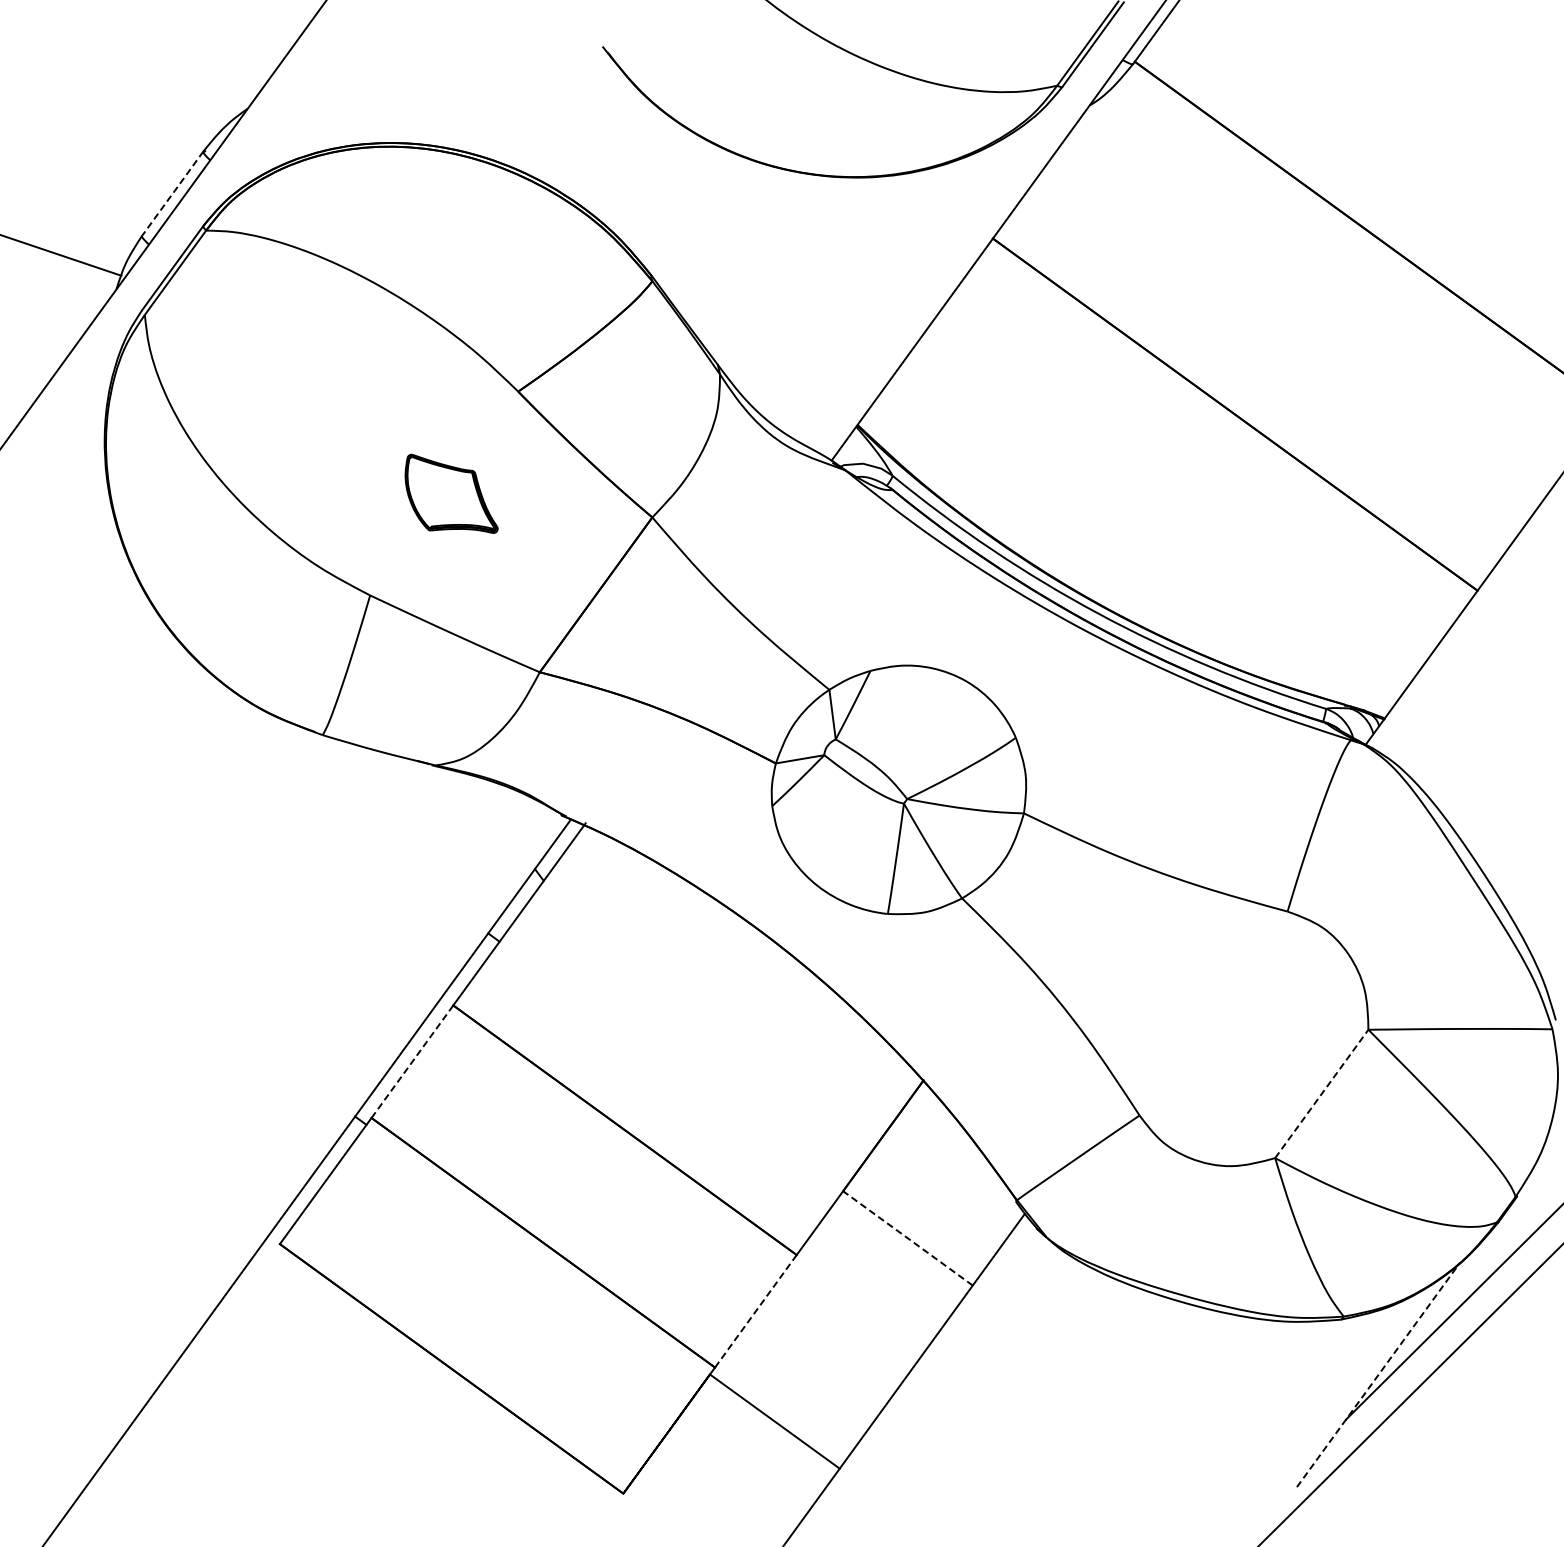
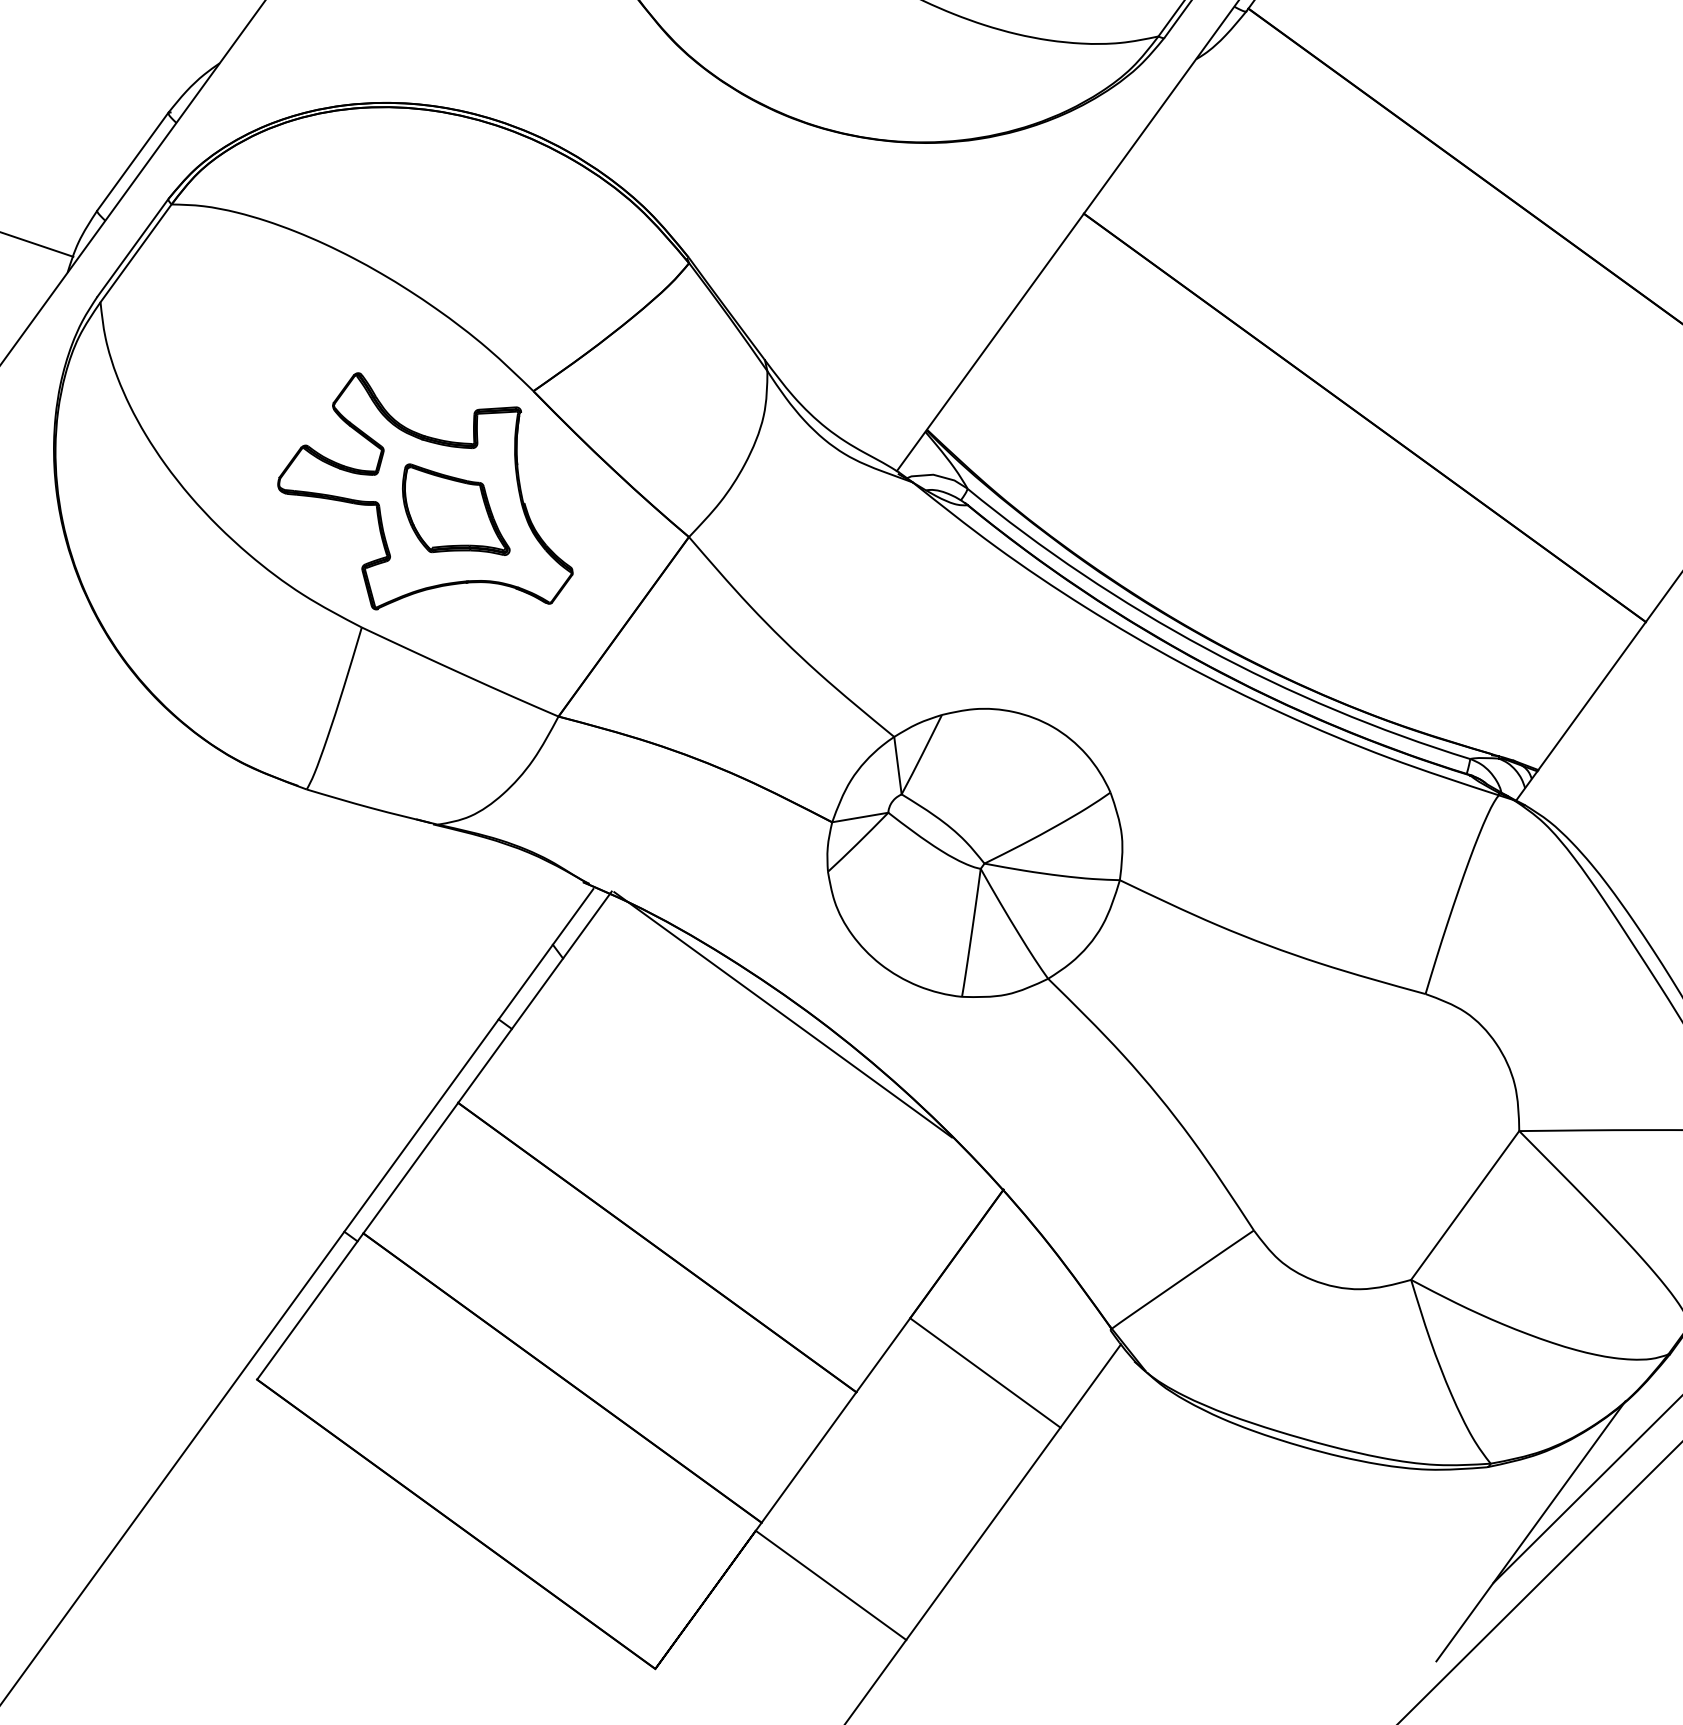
line: (172, 193) -> (132, 161), dashed -> solid
part: (424, 477) -> (424, 490), added
line: (733, 929) -> (783, 1014), added
line: (412, 1061) -> (410, 1167), dashed -> solid
line: (1322, 1093) -> (1466, 1204), dashed -> solid
line: (907, 1238) -> (984, 1373), dashed -> solid
line: (755, 1311) -> (808, 1457), dashed -> solid
line: (1378, 1374) -> (1530, 1530), dashed -> solid

